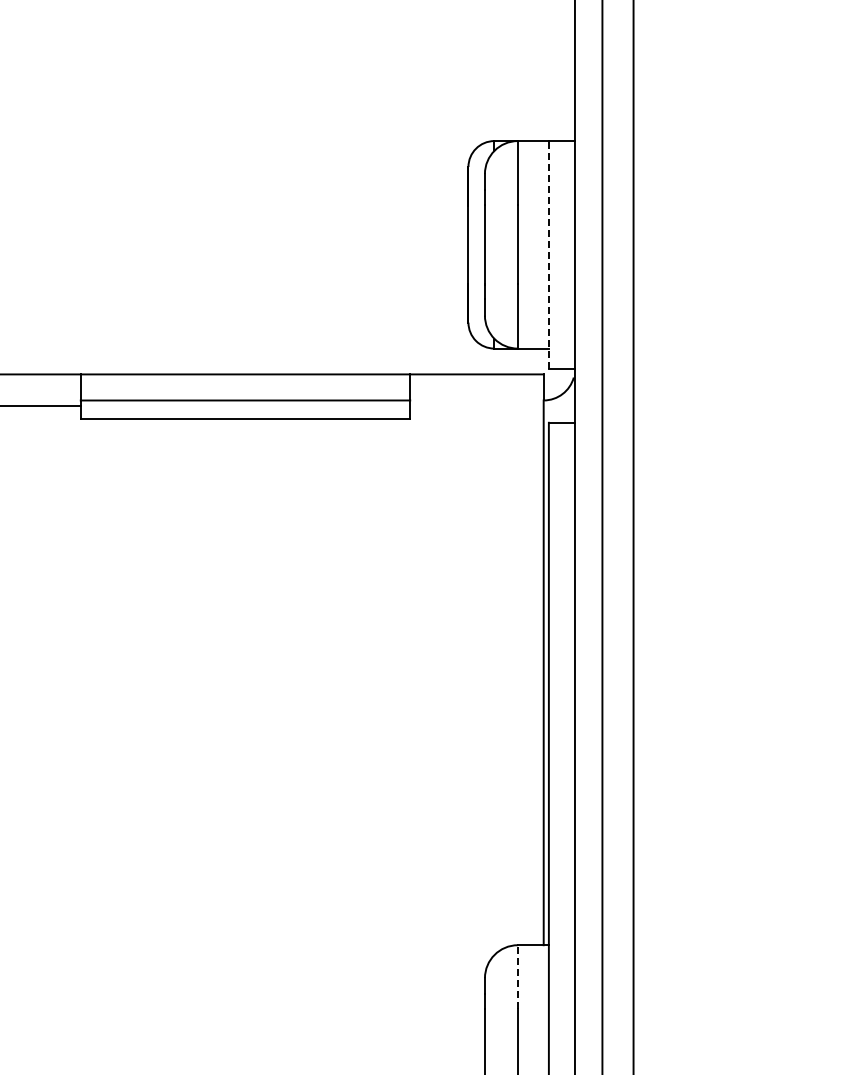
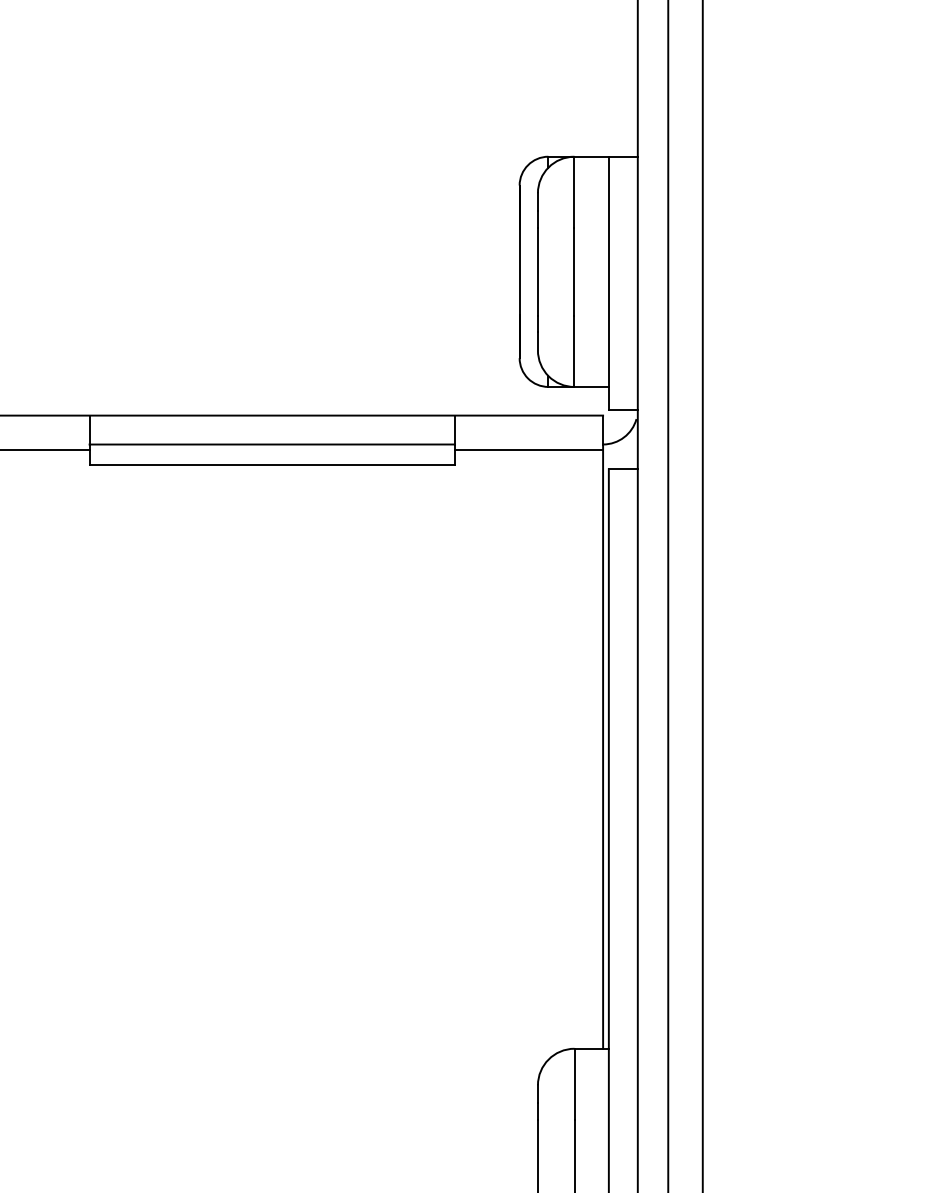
line: (548, 254) -> (608, 282), dashed -> solid
line: (476, 405) -> (528, 450), added
line: (517, 976) -> (574, 1083), dashed -> solid

